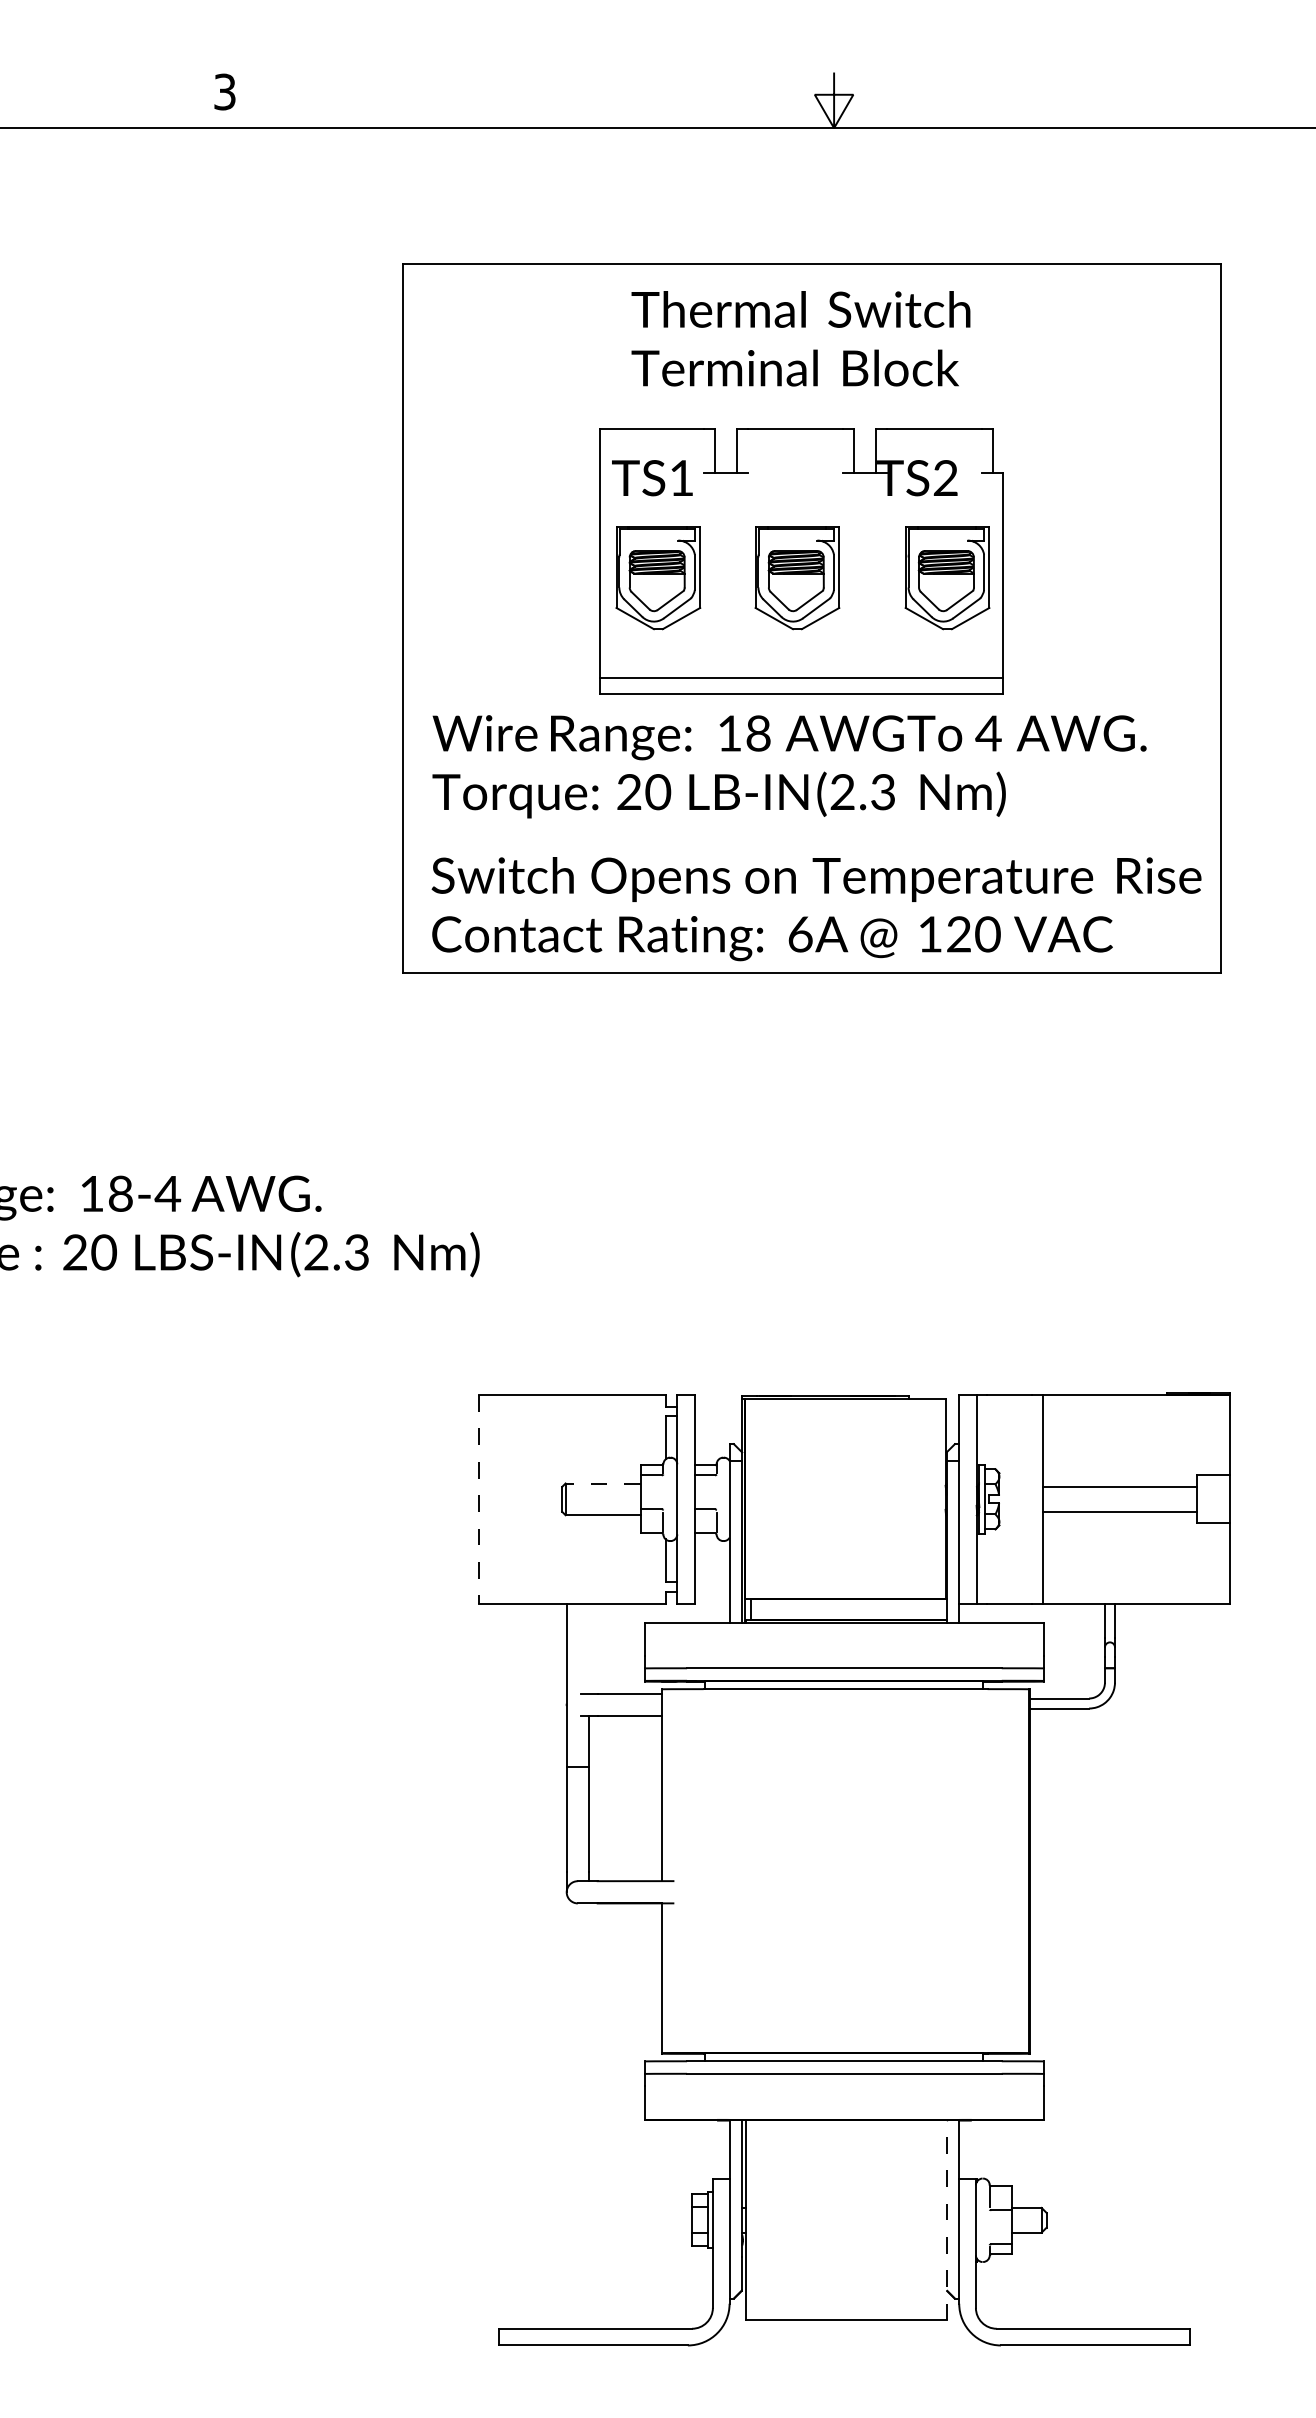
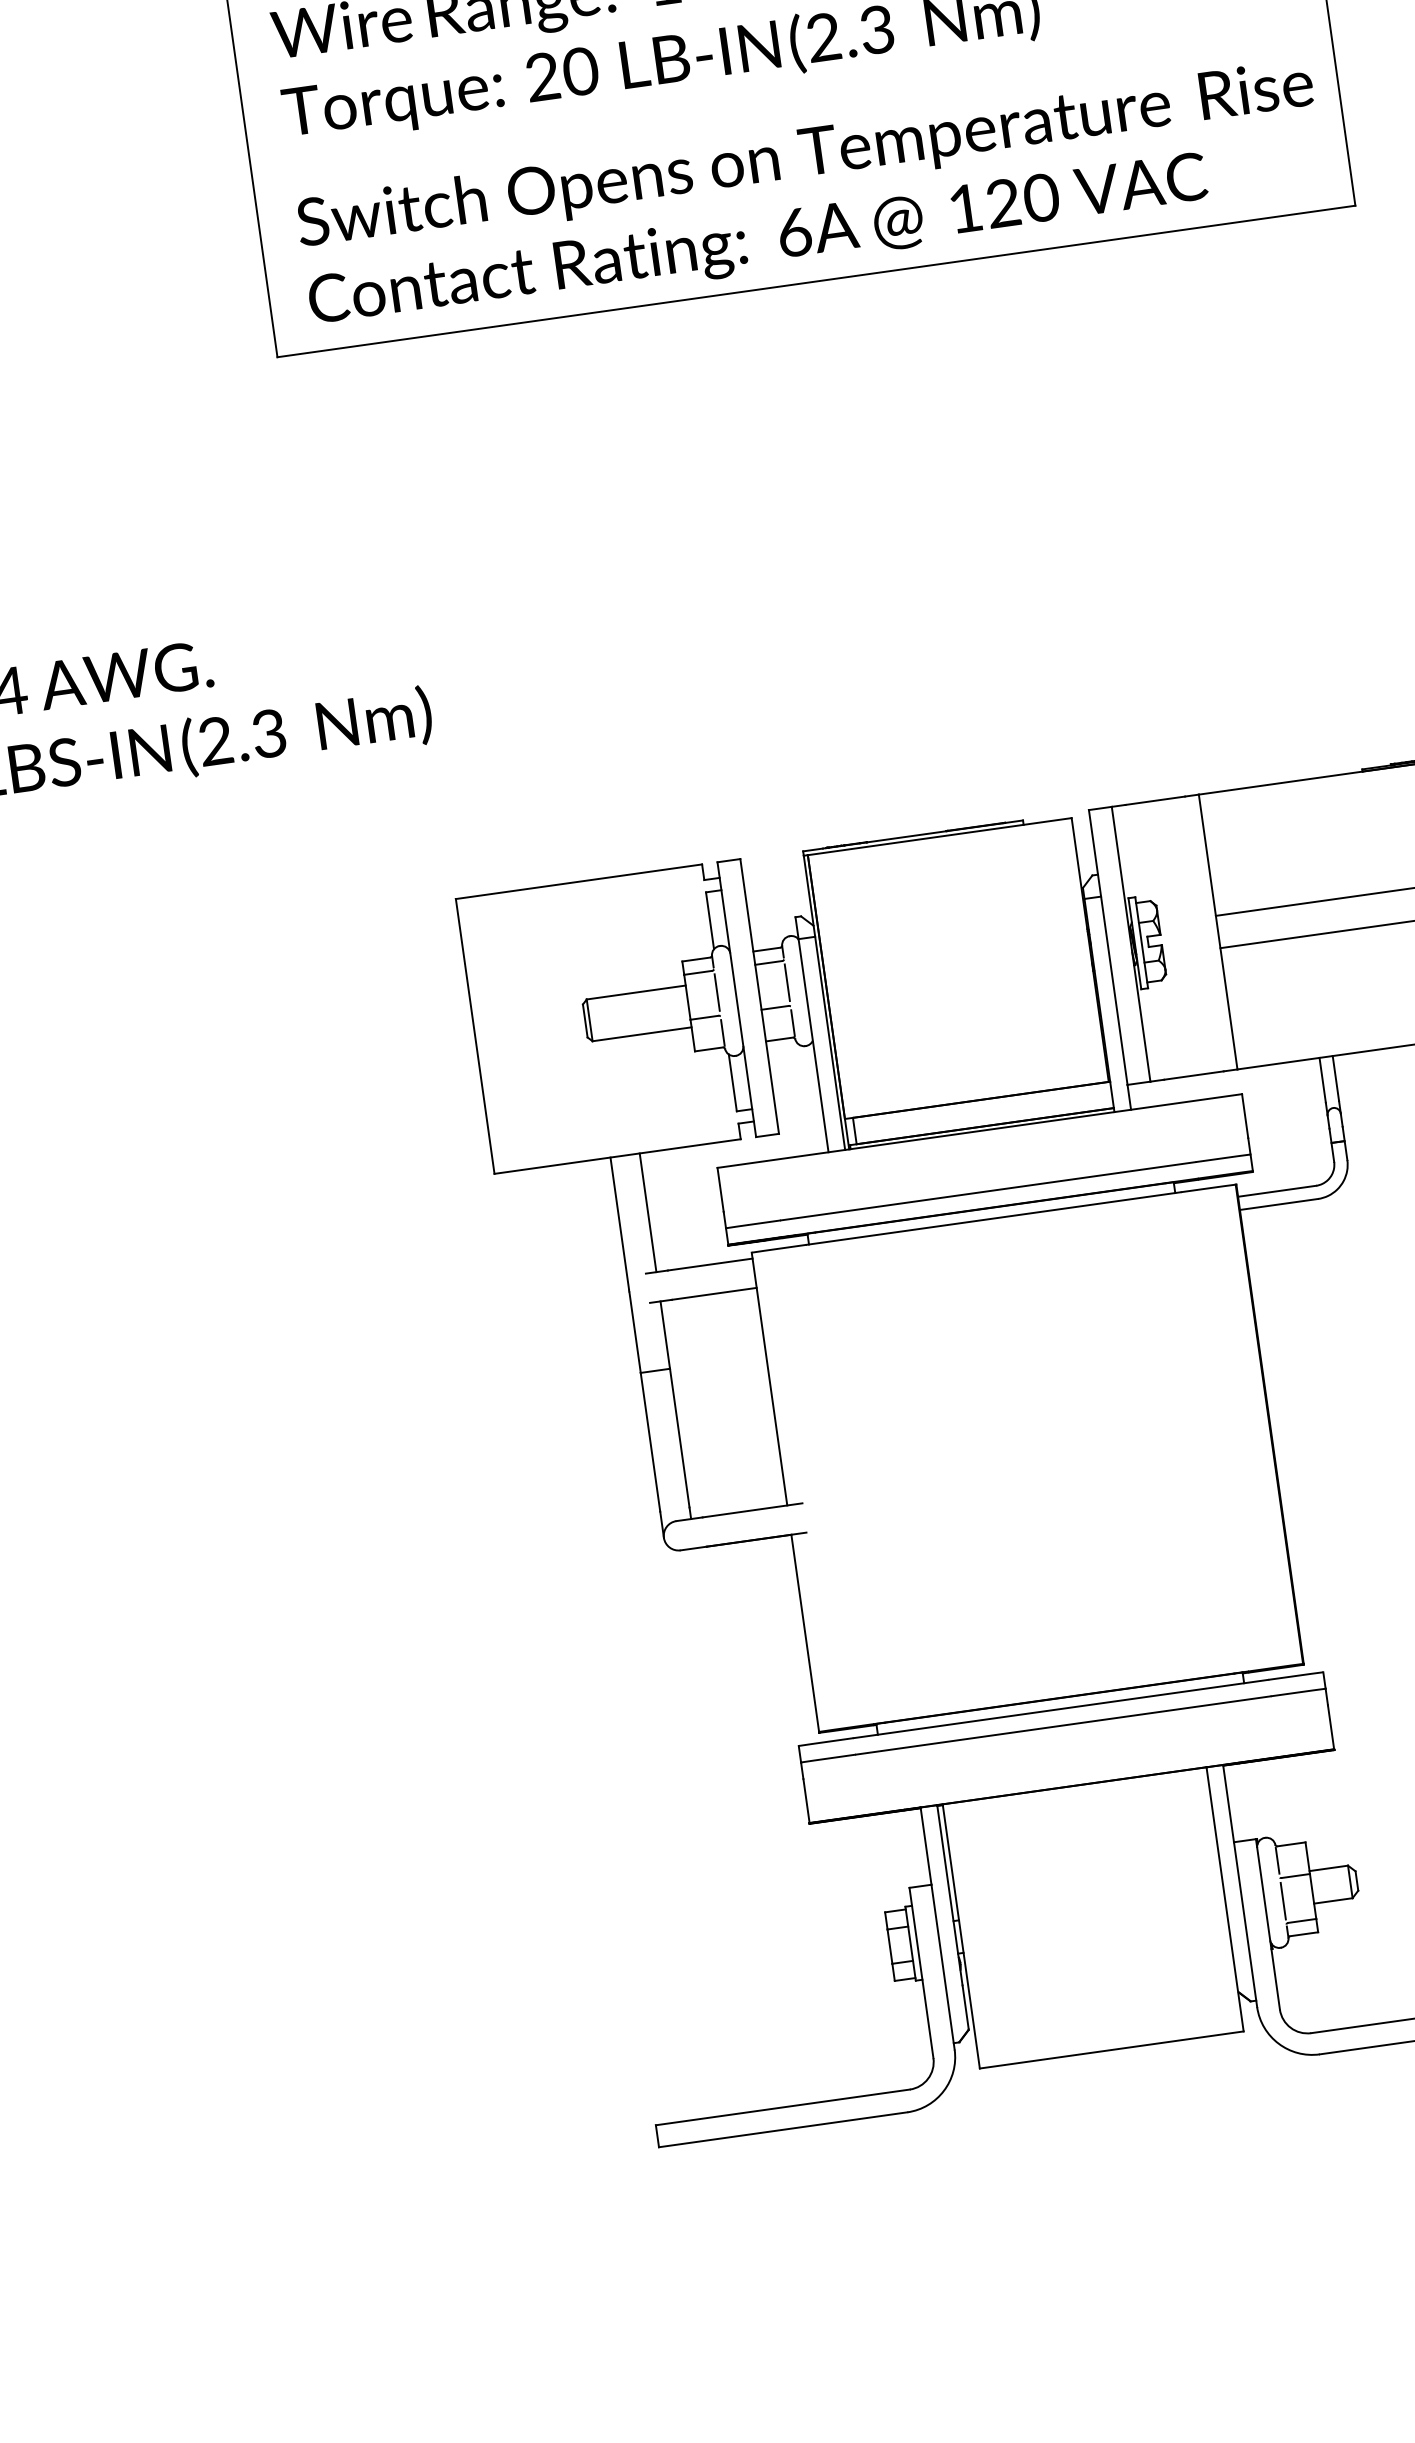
line: (603, 1483) -> (636, 992), dashed -> solid
line: (663, 1491) -> (717, 991), added
line: (716, 1491) -> (787, 982), added
line: (478, 1499) -> (474, 1036), dashed -> solid
line: (588, 1648) -> (647, 1212), added
line: (946, 2219) -> (1224, 1898), dashed -> solid
line: (989, 2227) -> (1282, 1901), added

